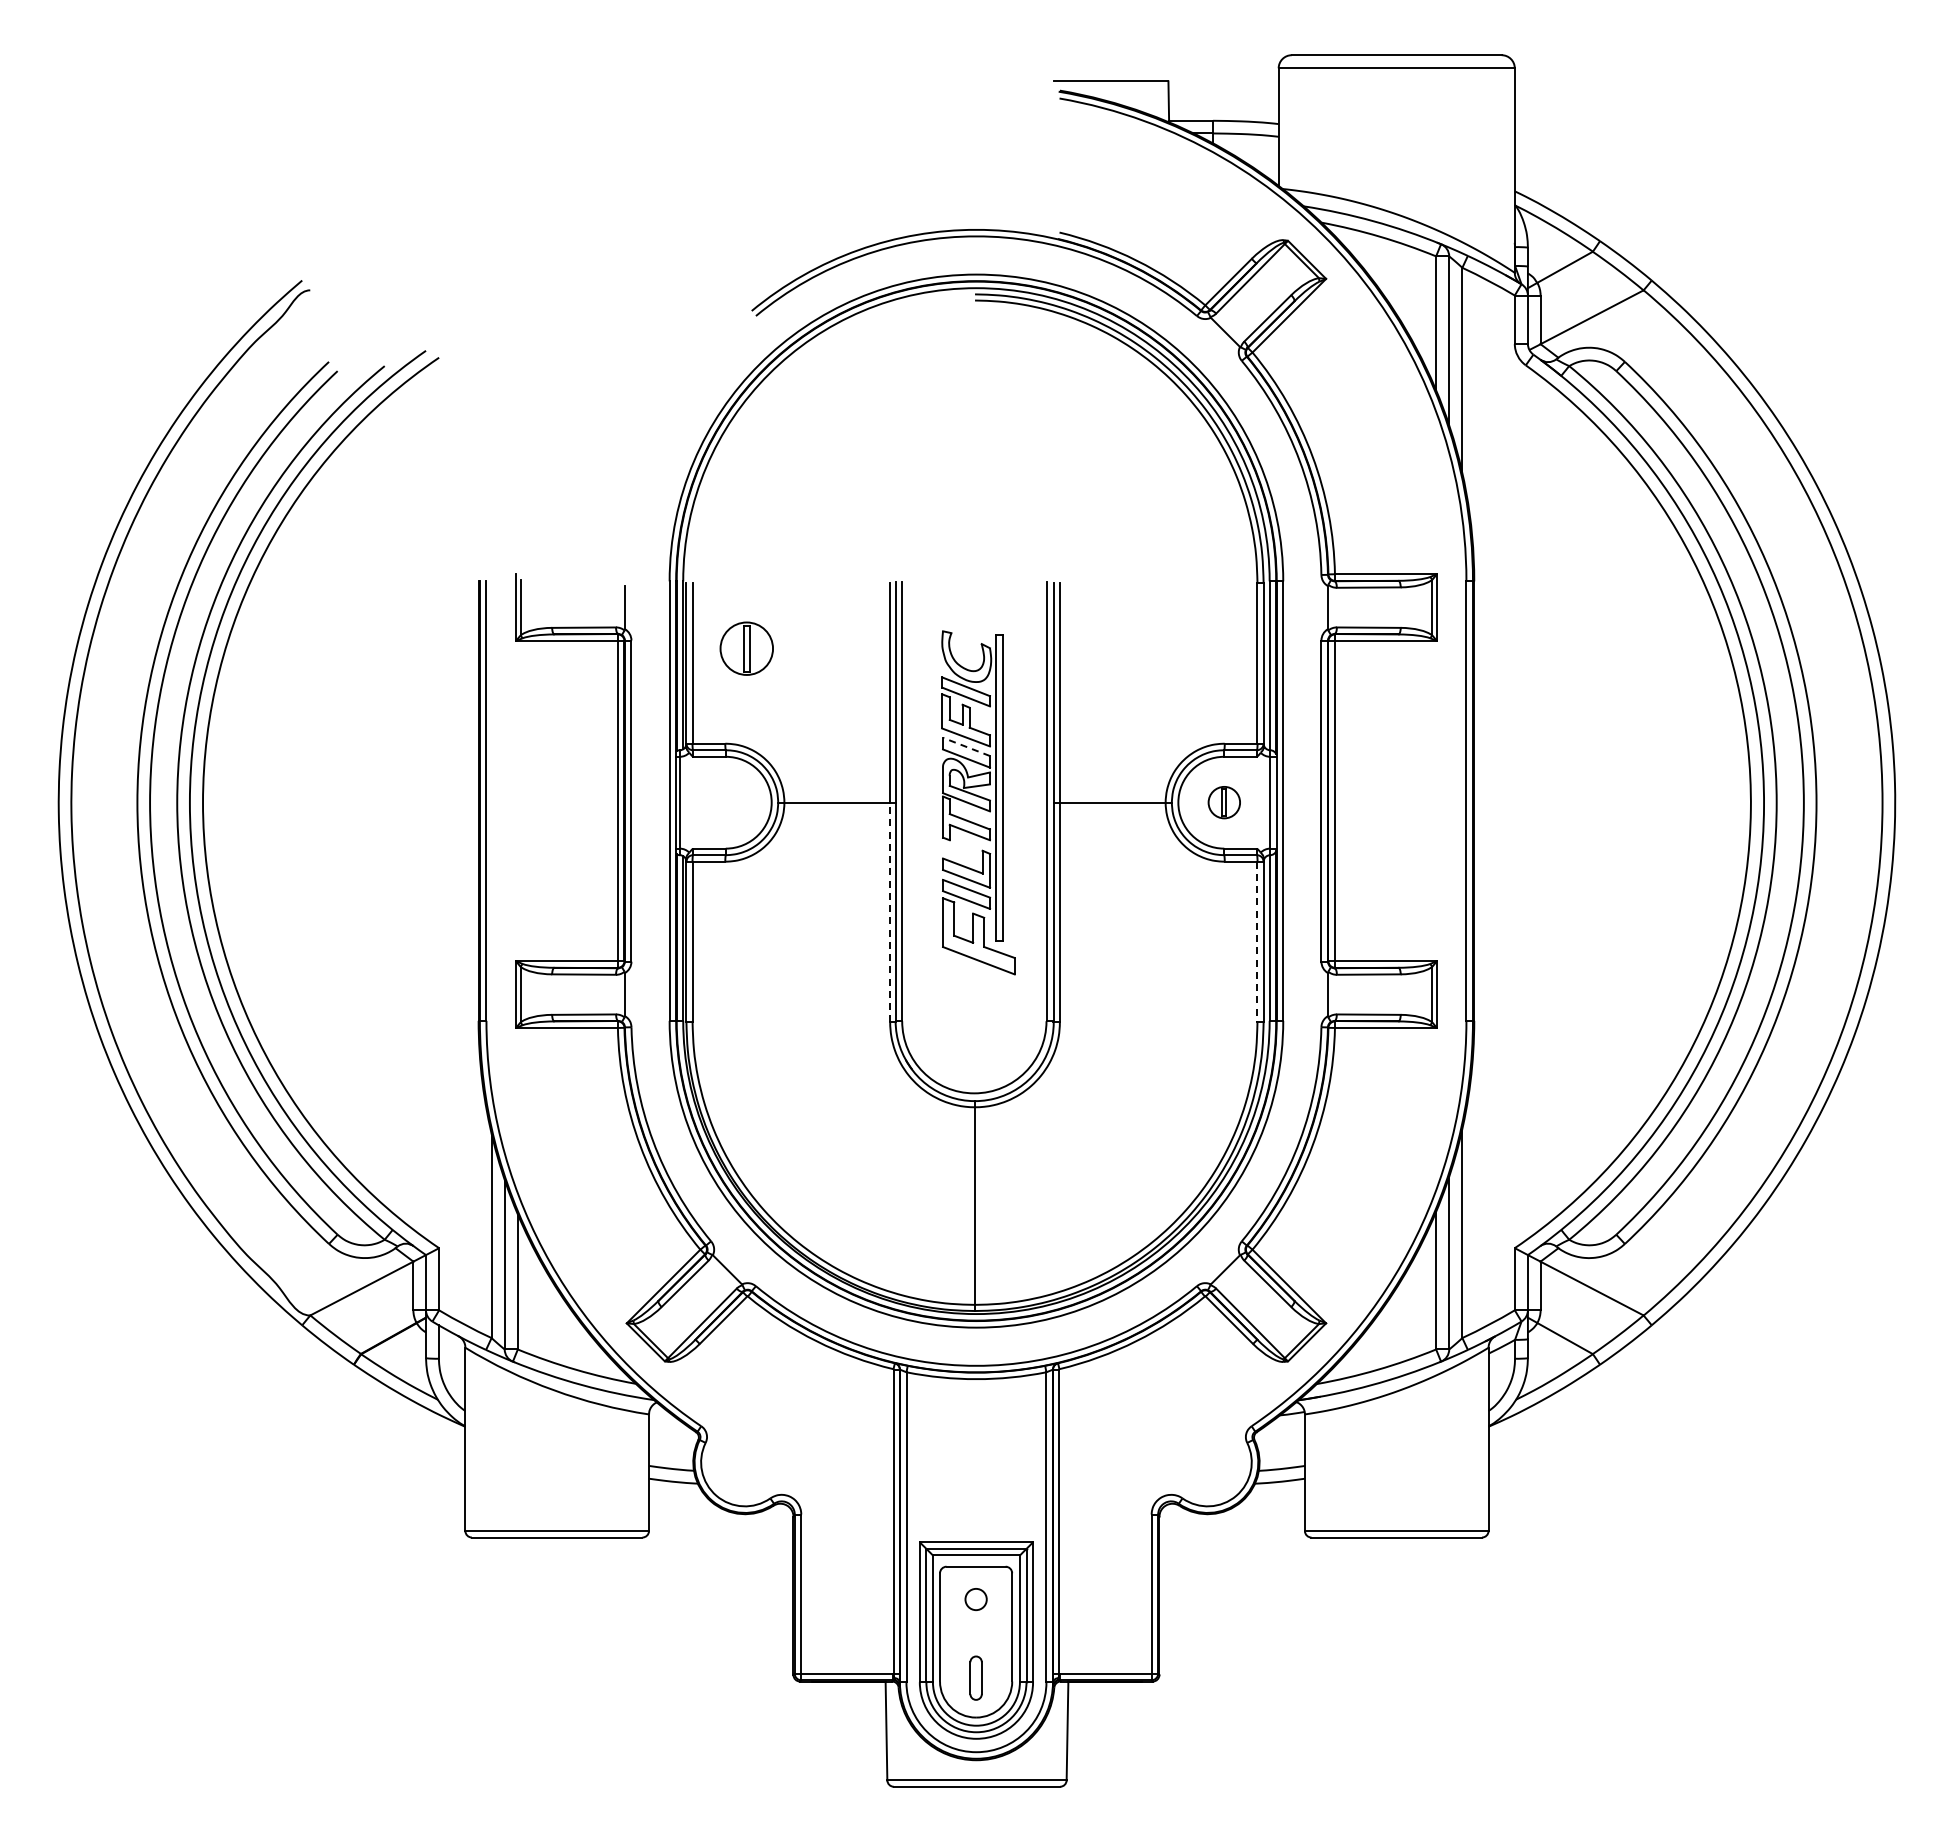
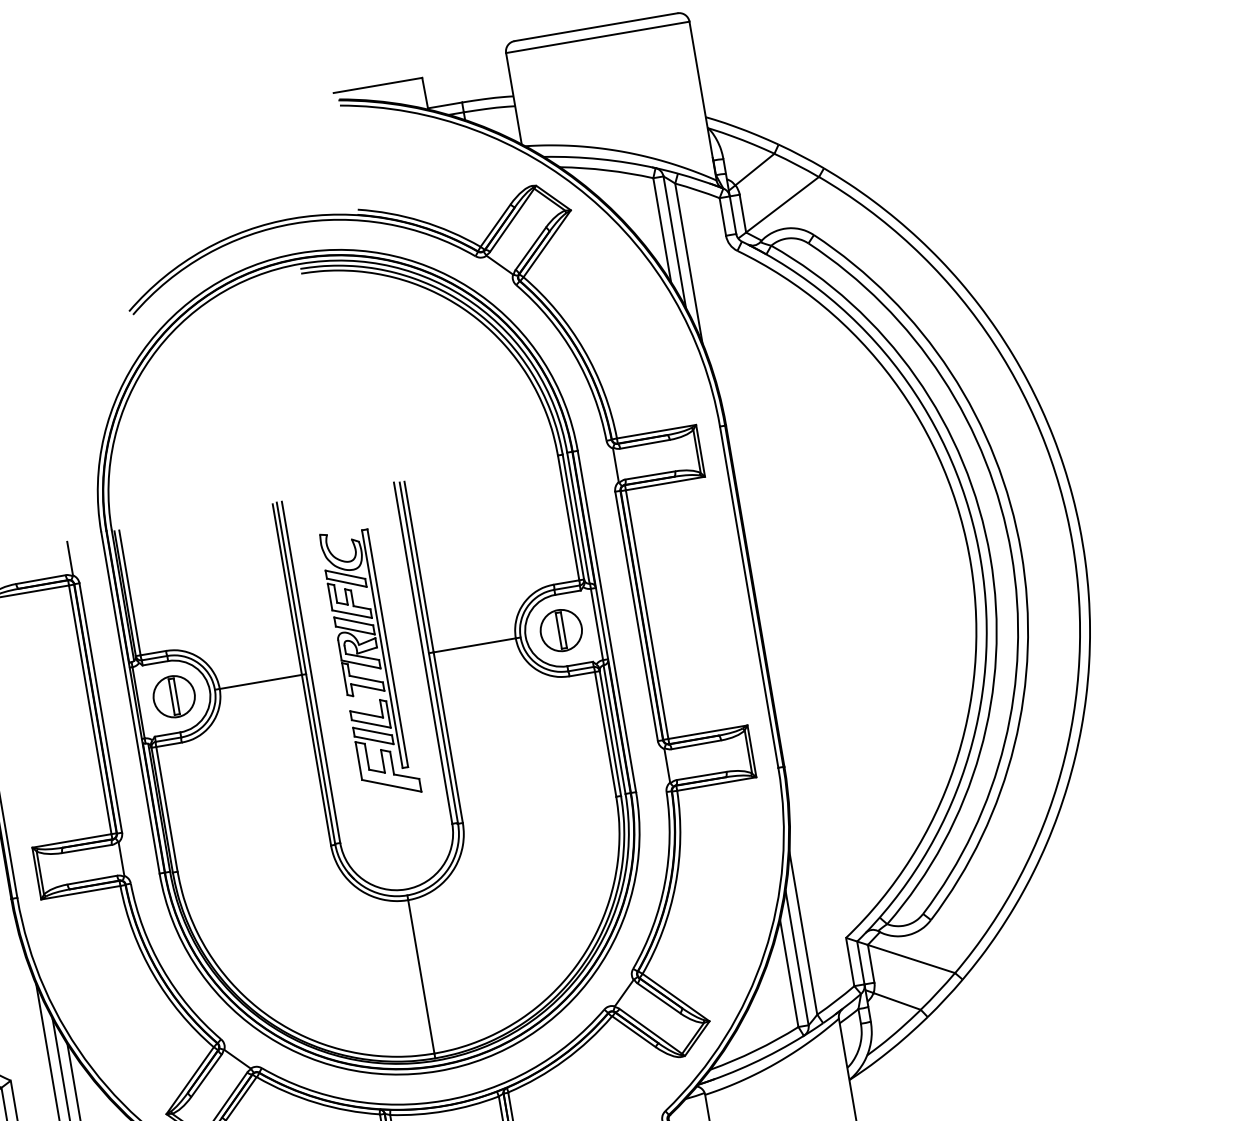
part: (746, 648) -> (174, 696), moved
line: (966, 746) -> (353, 621), dashed -> solid
part: (1224, 802) -> (561, 630), size x1.67
line: (890, 912) -> (316, 760), dashed -> solid
line: (1257, 942) -> (605, 734), dashed -> solid

